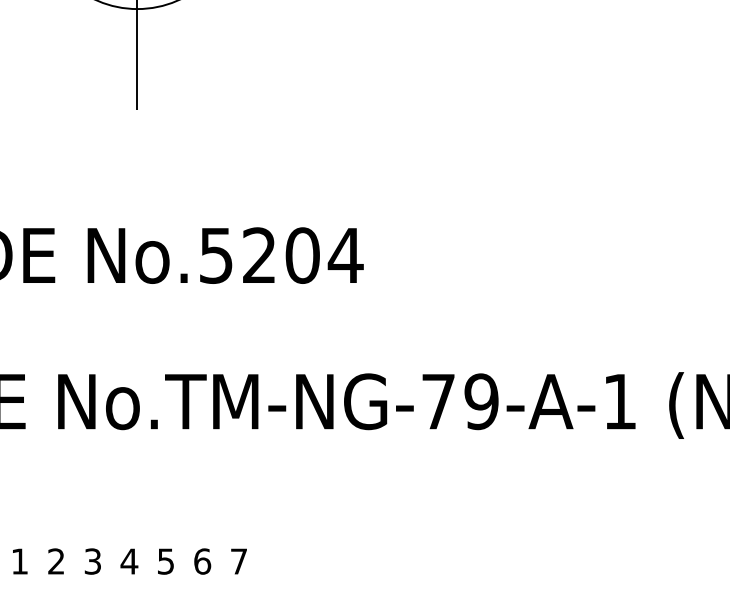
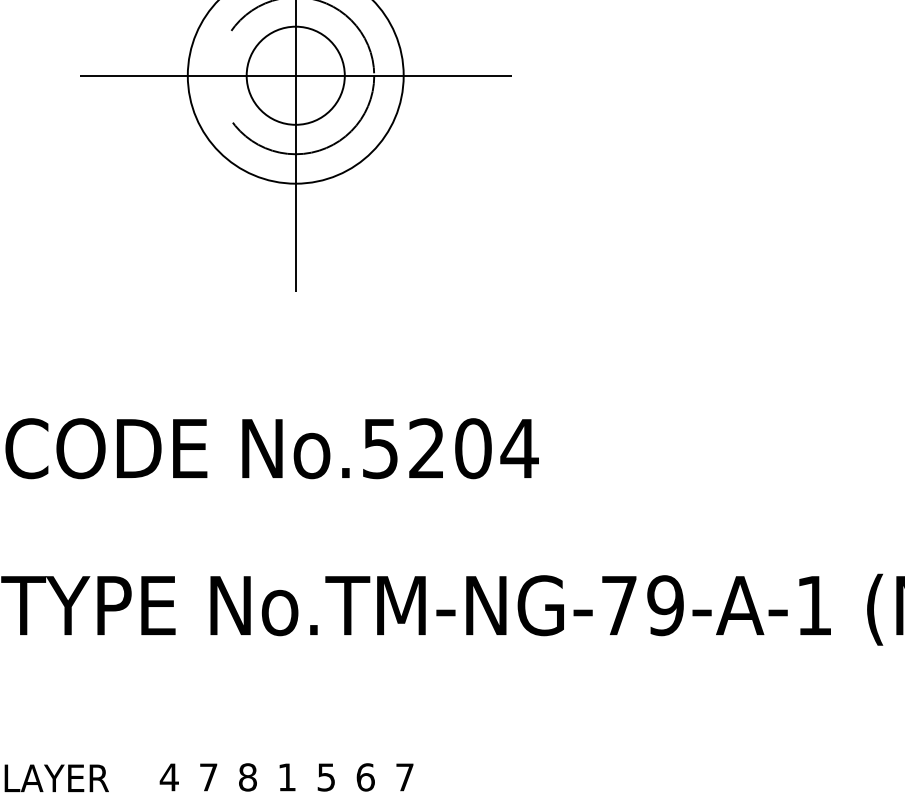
text: (19, 561) -> (168, 777), 1 -> 4
text: (56, 561) -> (208, 777), 2 -> 7
text: (92, 561) -> (247, 777), 3 -> 8
text: (128, 561) -> (286, 777), 4 -> 1

